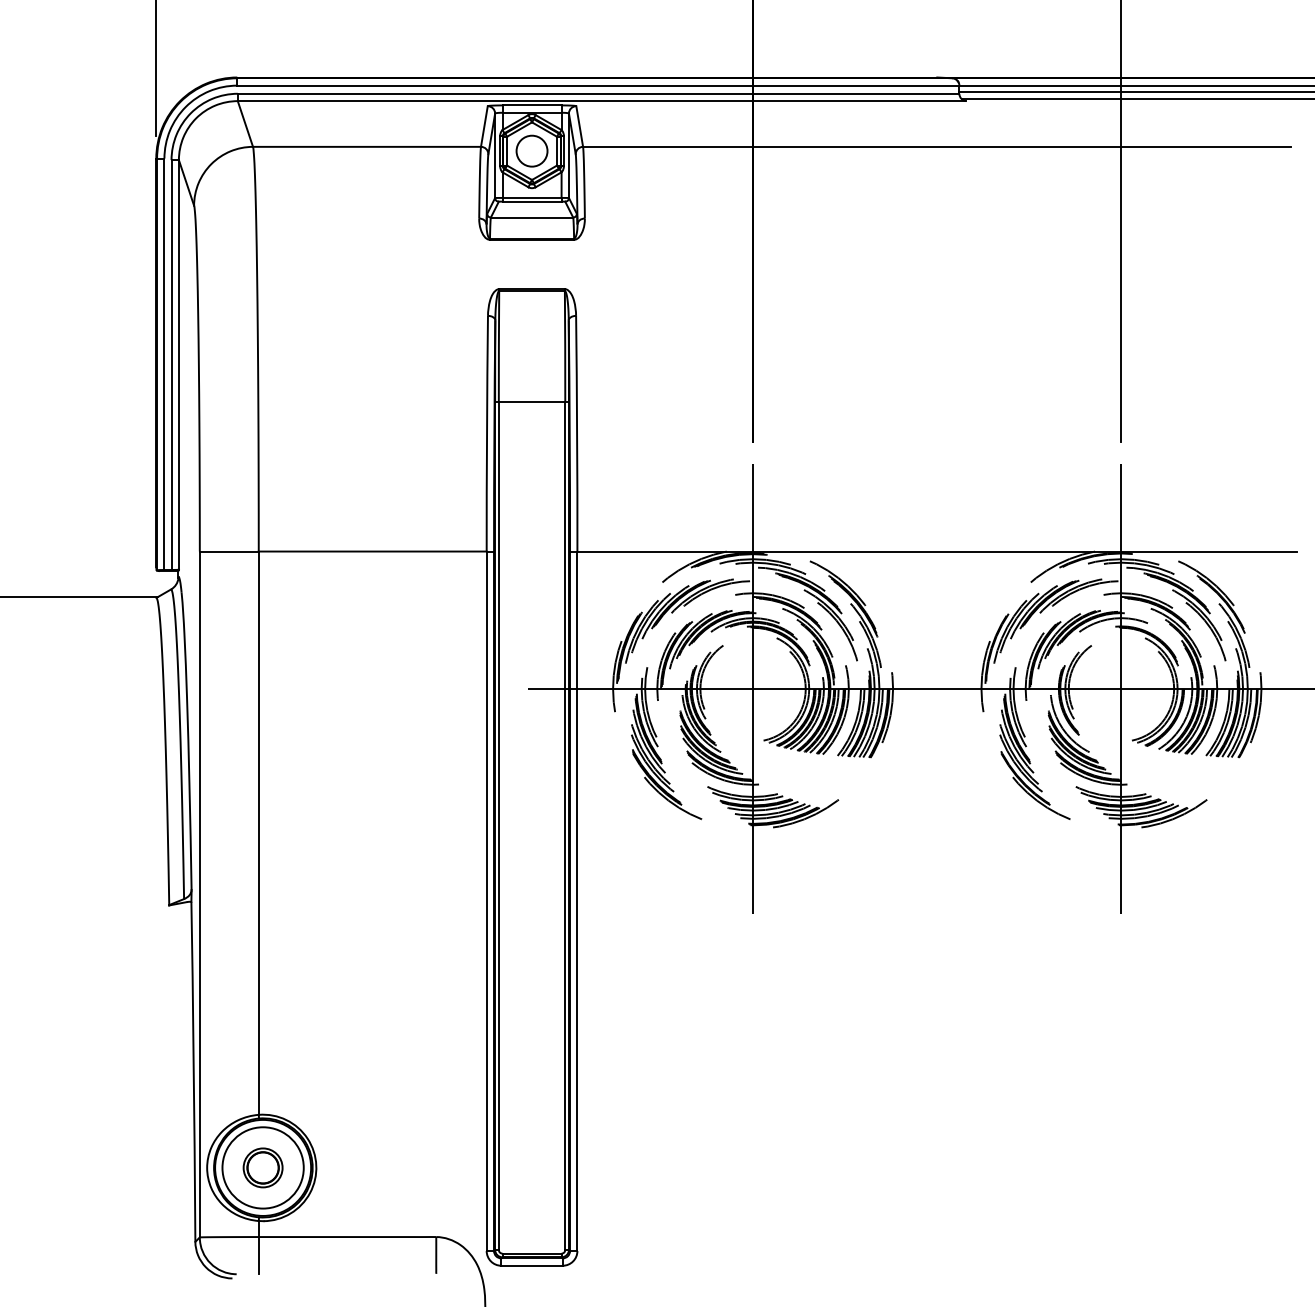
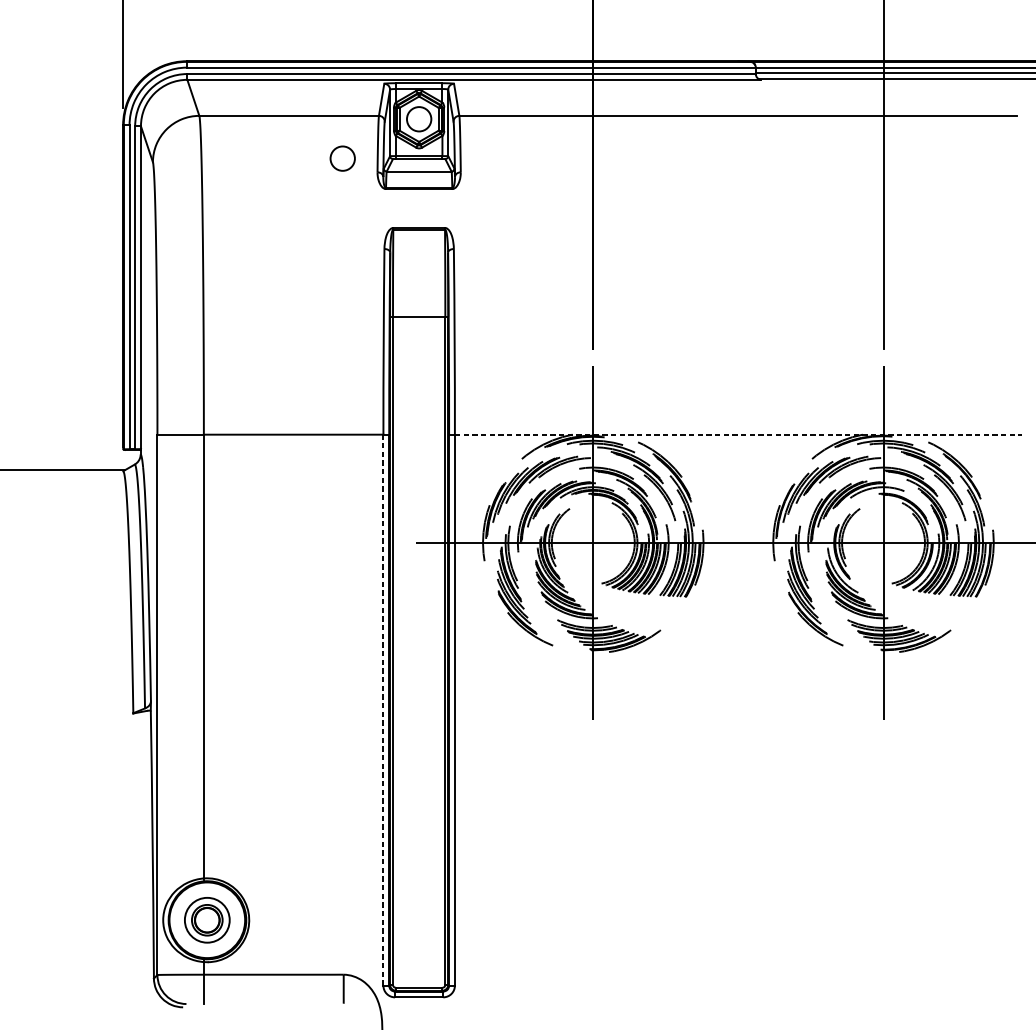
circle: (434, 200) -> (342, 158), added
line: (937, 551) -> (738, 434), solid -> dashed
line: (486, 901) -> (383, 710), solid -> dashed
circle: (262, 1167) -> (206, 919), size x0.7

